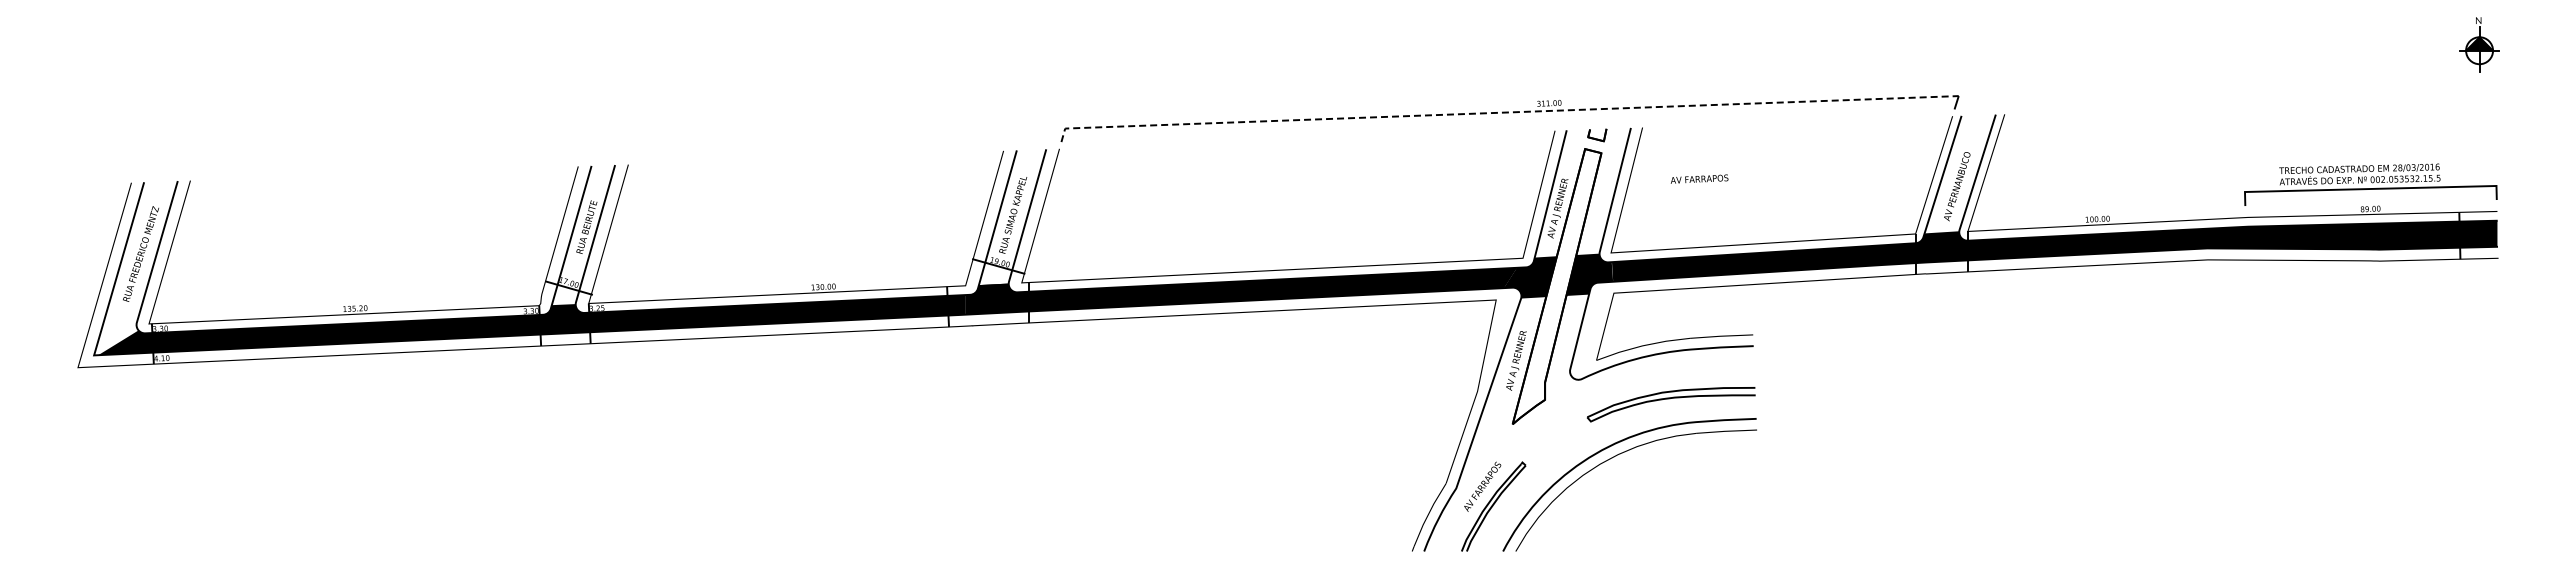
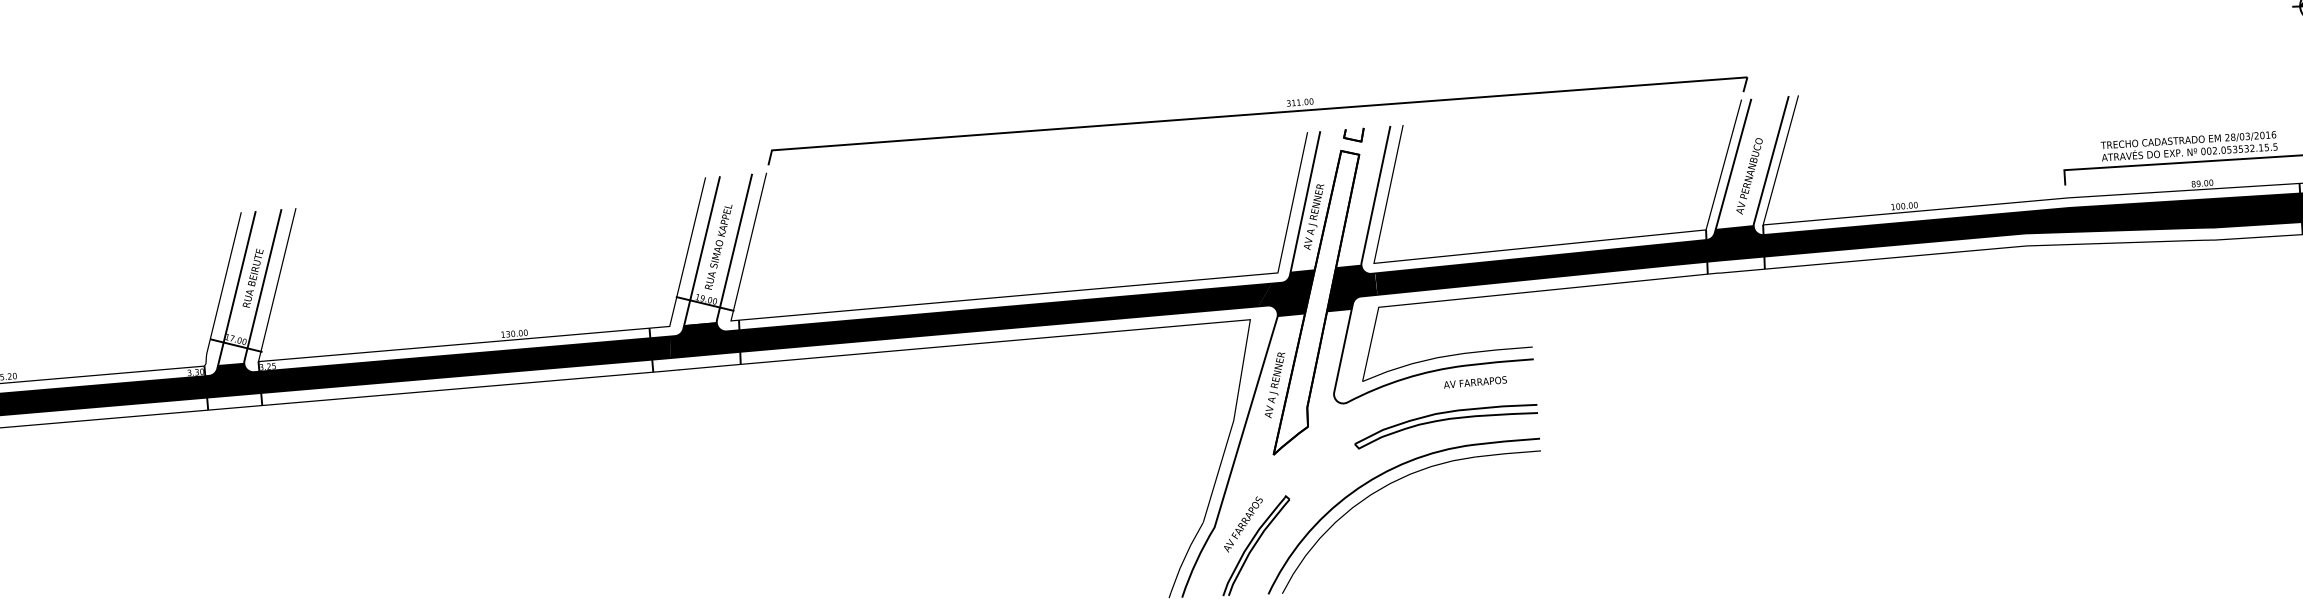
line: (1504, 112) -> (1251, 114), dashed -> solid
text: (1699, 178) -> (1475, 381), moved

